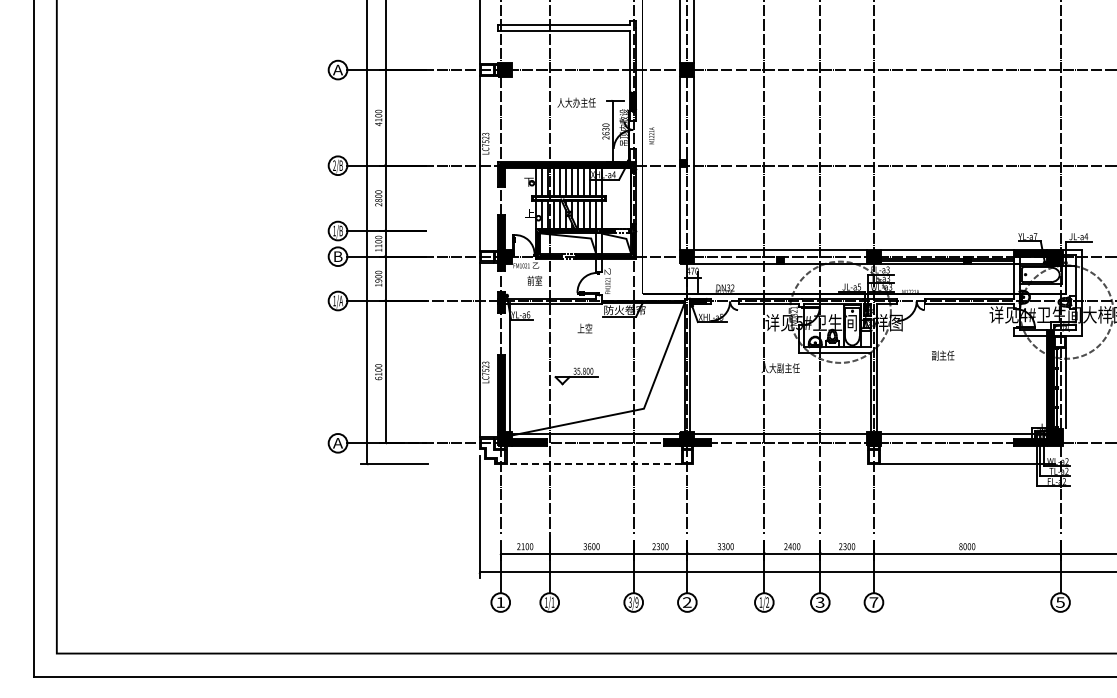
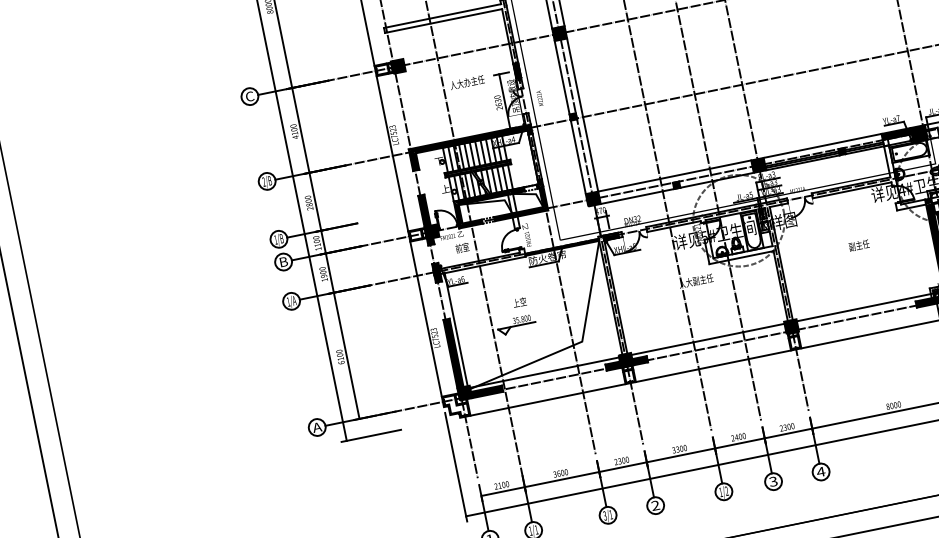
text: (337, 69) -> (249, 96), A -> C
text: (584, 328) -> (519, 302), moved
text: (943, 355) -> (859, 245), moved
line: (593, 464) -> (547, 400), dashed -> solid
line: (780, 464) -> (713, 366), added
text: (636, 602) -> (610, 514), 3/9 -> 3/1
text: (873, 602) -> (820, 472), 7 -> 4

